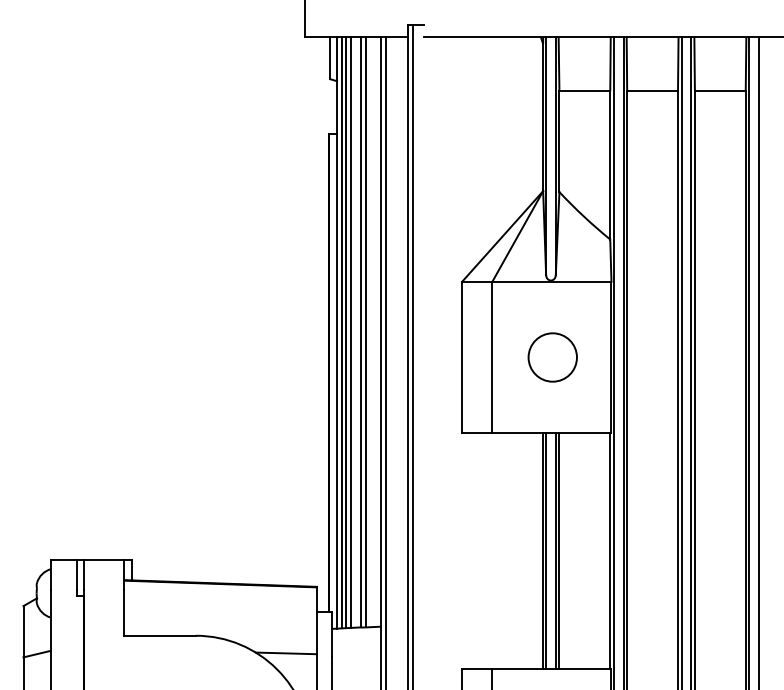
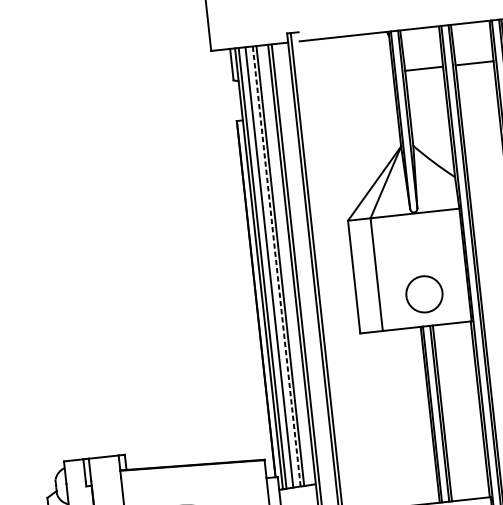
line: (360, 331) -> (276, 265), solid -> dashed
line: (346, 332) -> (266, 267), removed
circle: (552, 357) -> (424, 294), moved

